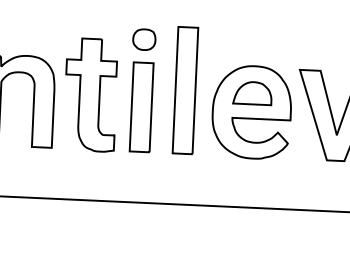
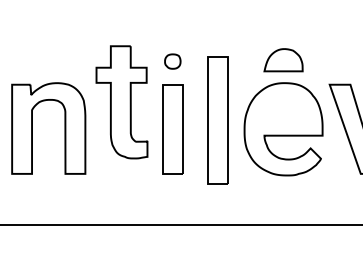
part: (143, 39) -> (172, 61), size x0.7
part: (184, 90) -> (217, 120), moved
part: (252, 93) -> (283, 60), moved
part: (90, 95) -> (121, 102), moved

